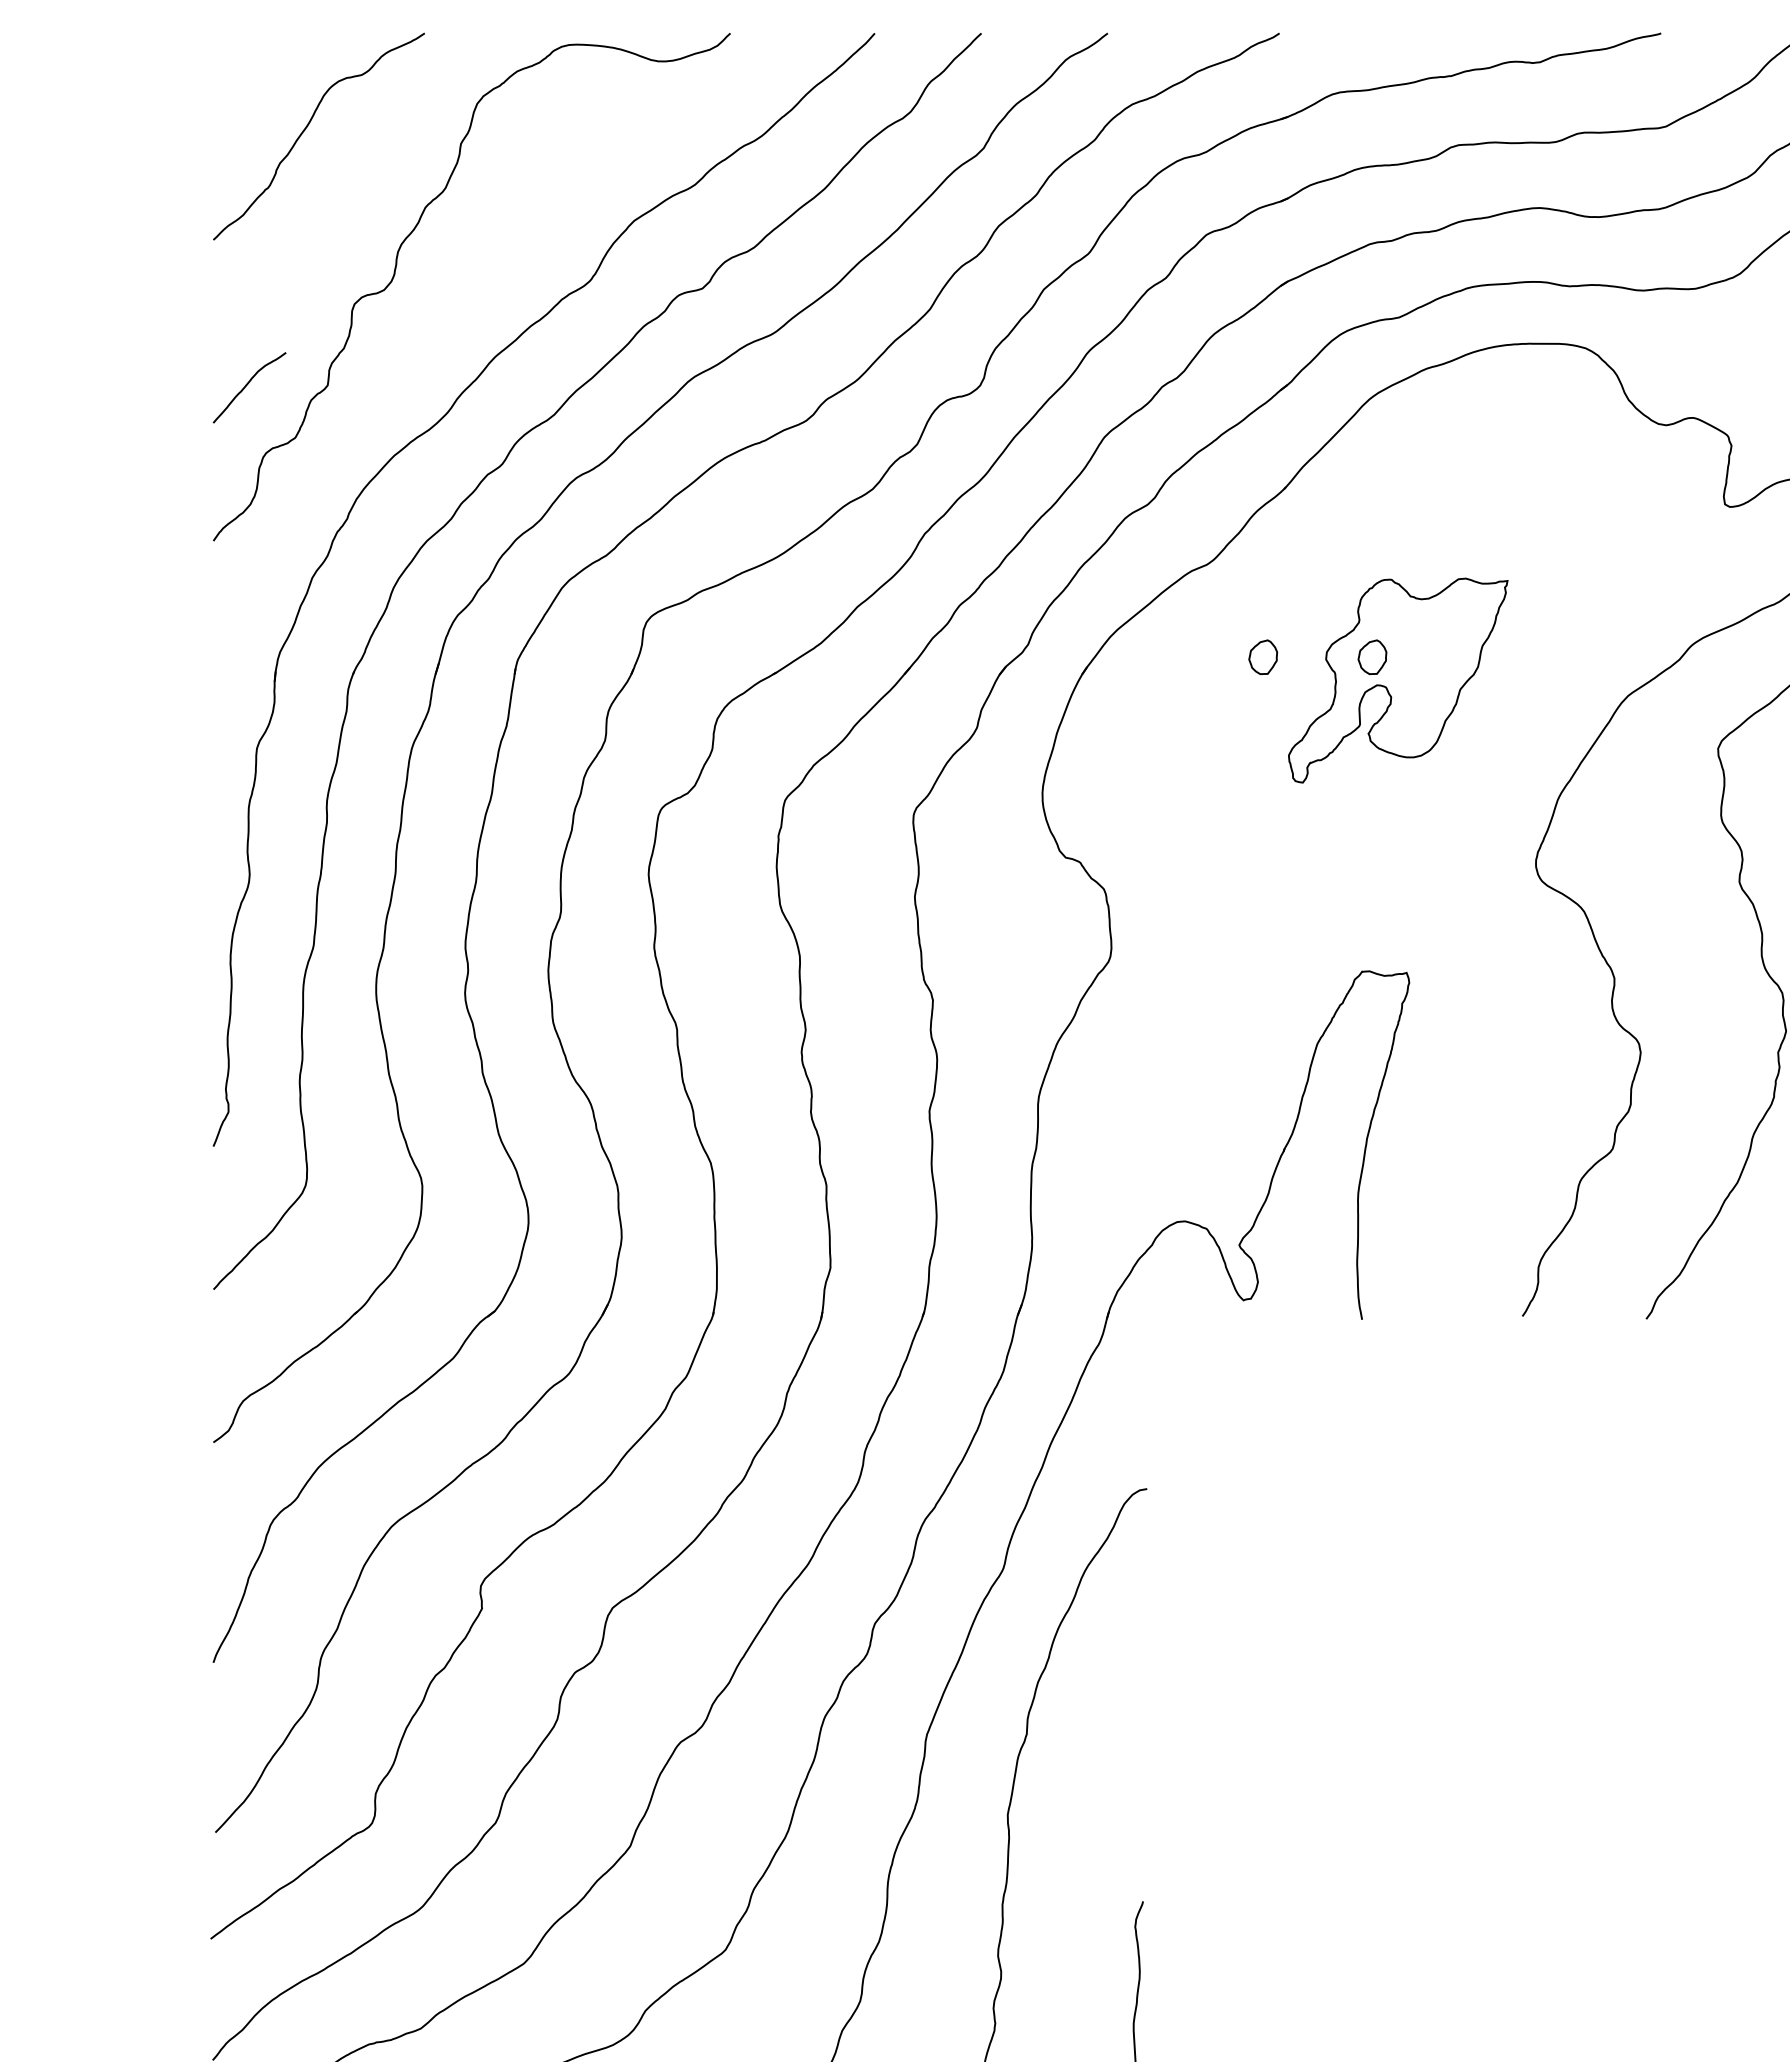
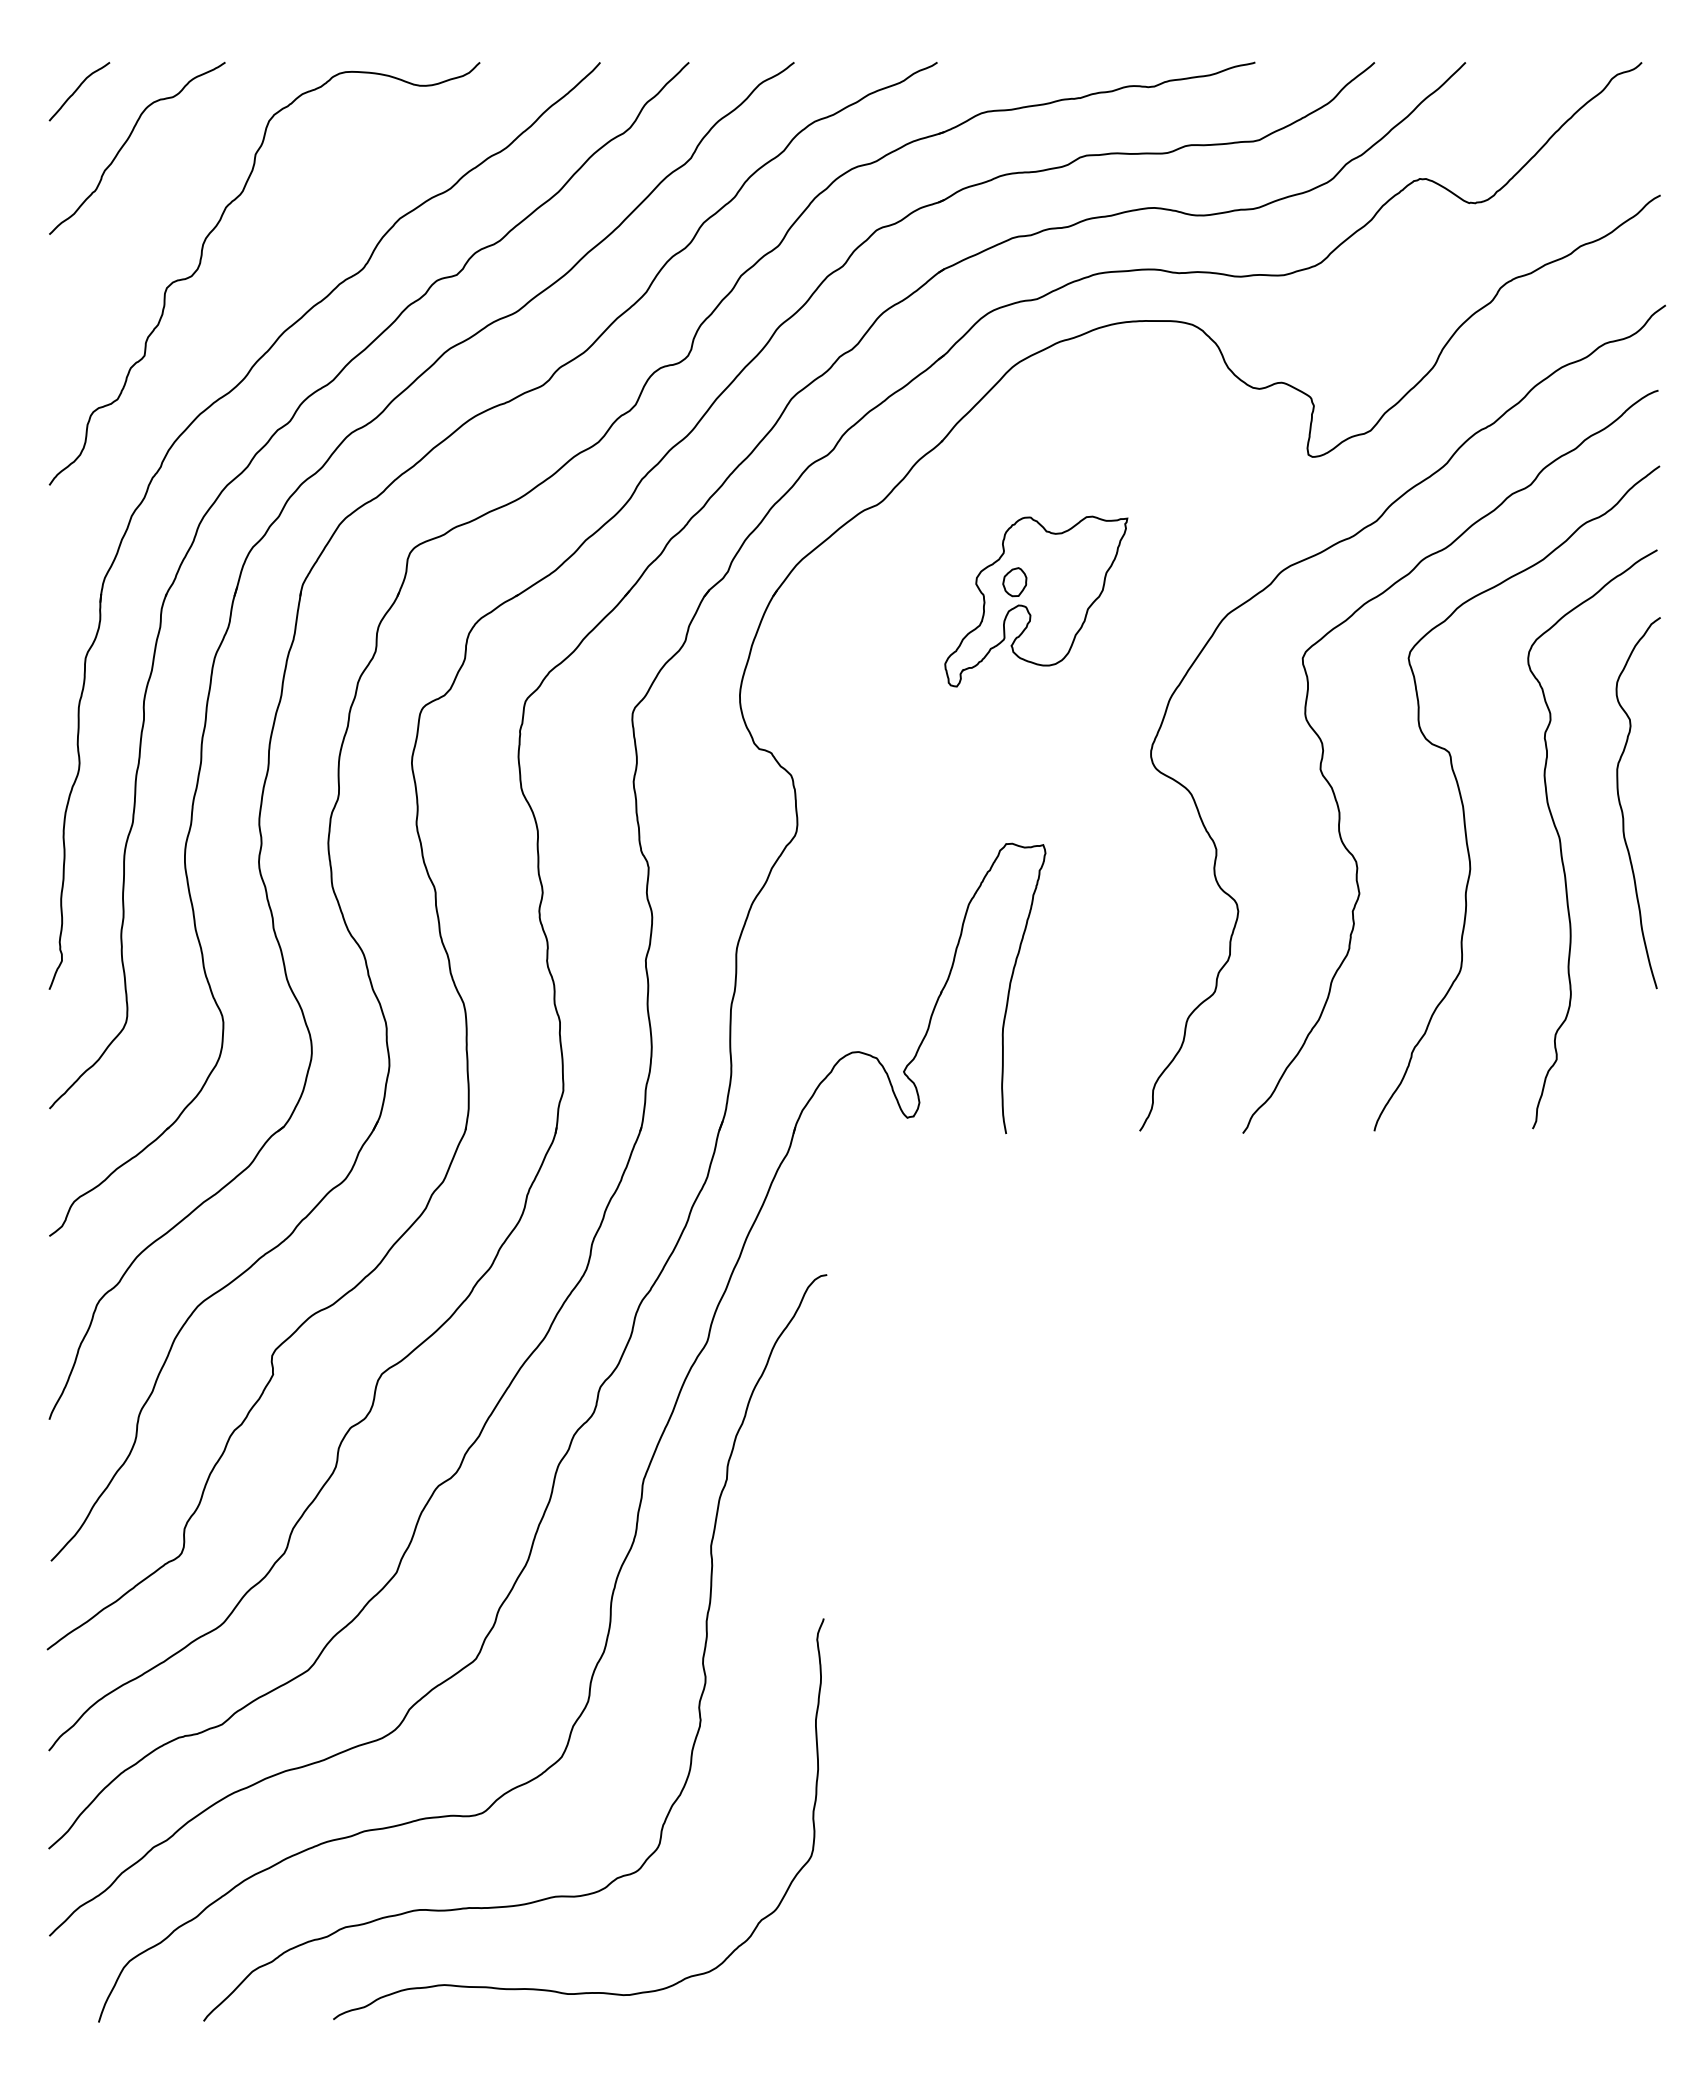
curve: (248, 385) -> (78, 89), moved
part: (1262, 657) -> (923, 582), removed

